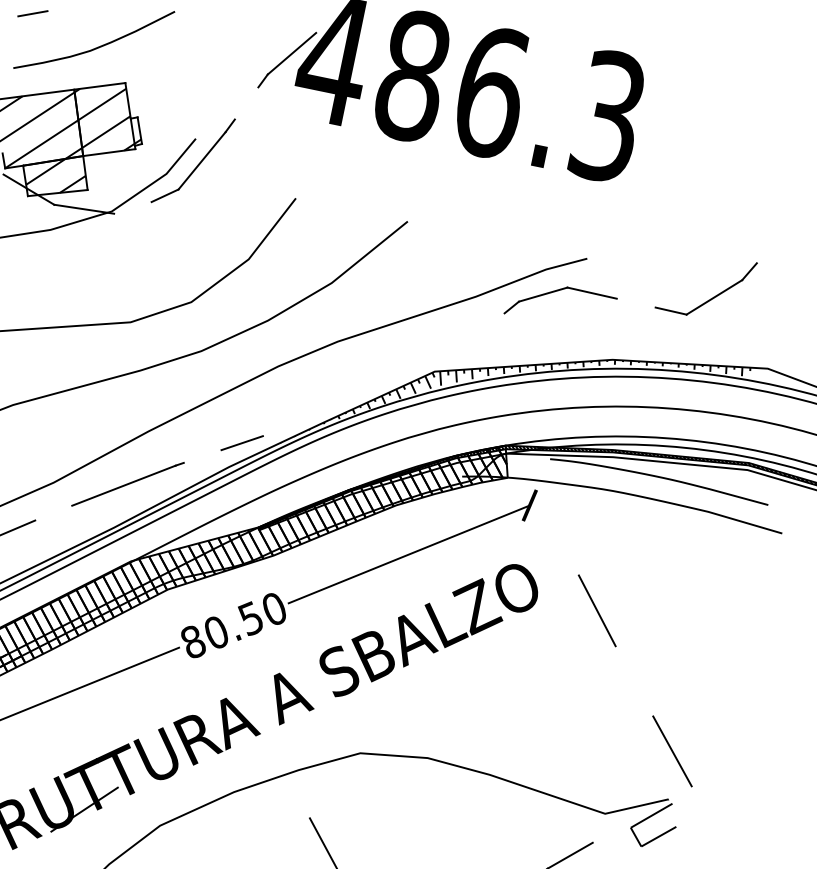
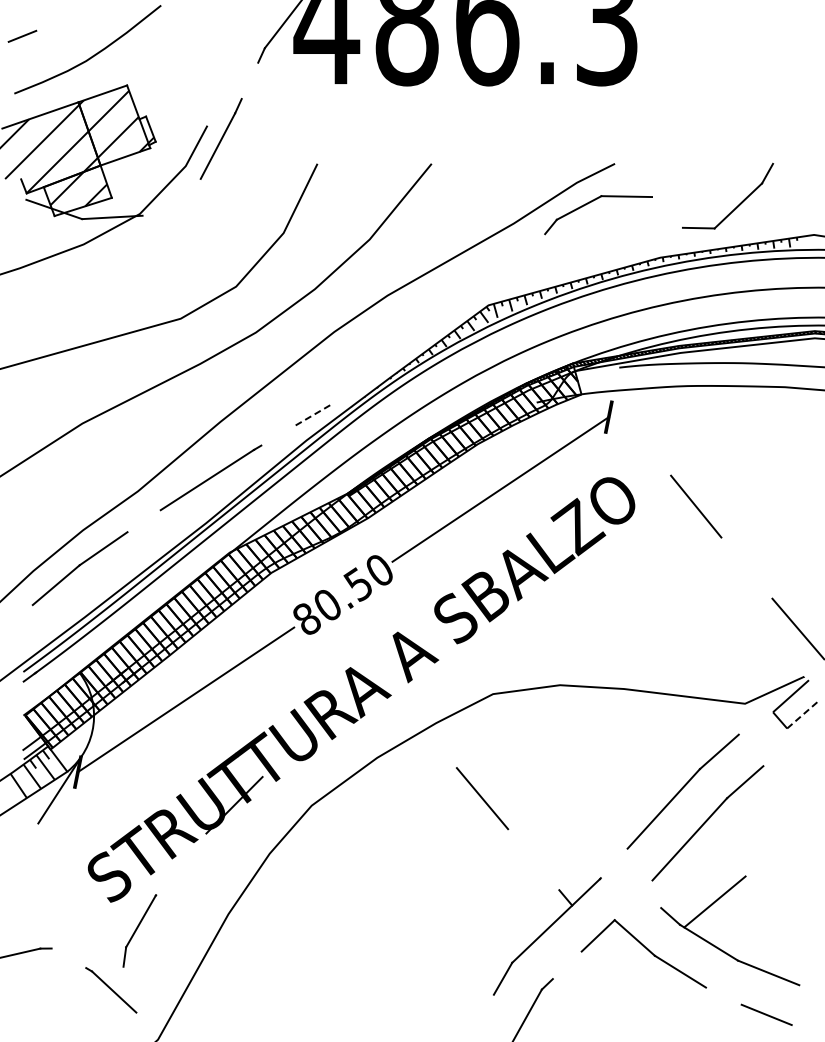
line: (164, 195) -> (188, 187), removed
part: (714, 296) -> (738, 204), moved
line: (242, 443) -> (314, 414), solid -> dashed
line: (658, 836) -> (802, 715), solid -> dashed

